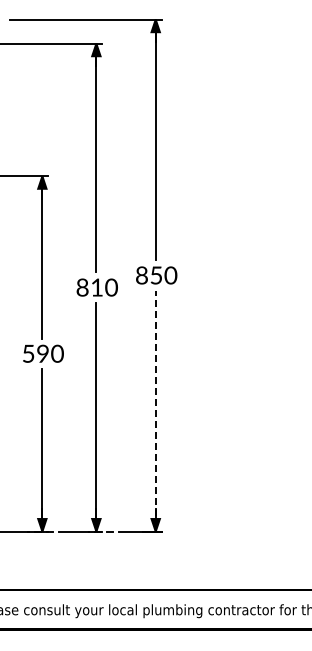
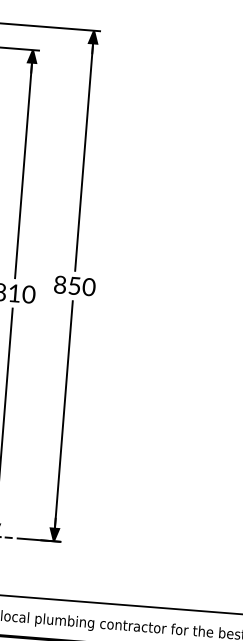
line: (155, 408) -> (63, 418), dashed -> solid

